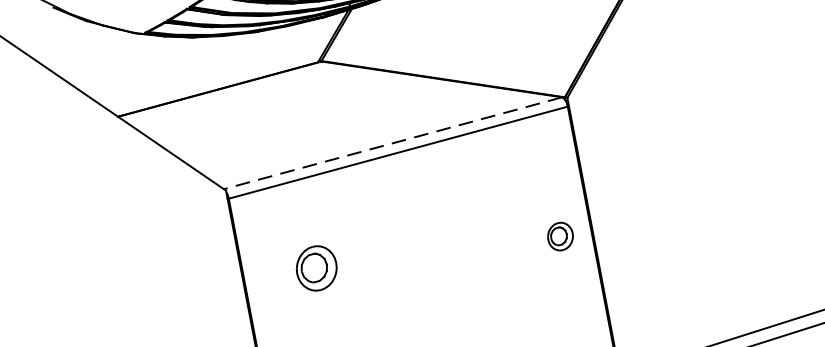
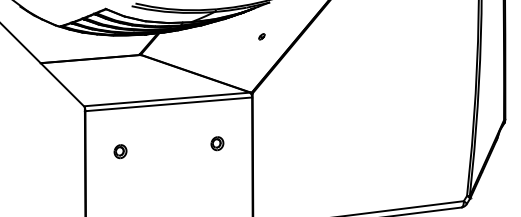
line: (391, 143) -> (166, 99), dashed -> solid
part: (560, 236) -> (217, 143), moved
part: (316, 268) -> (120, 151), size x0.62

